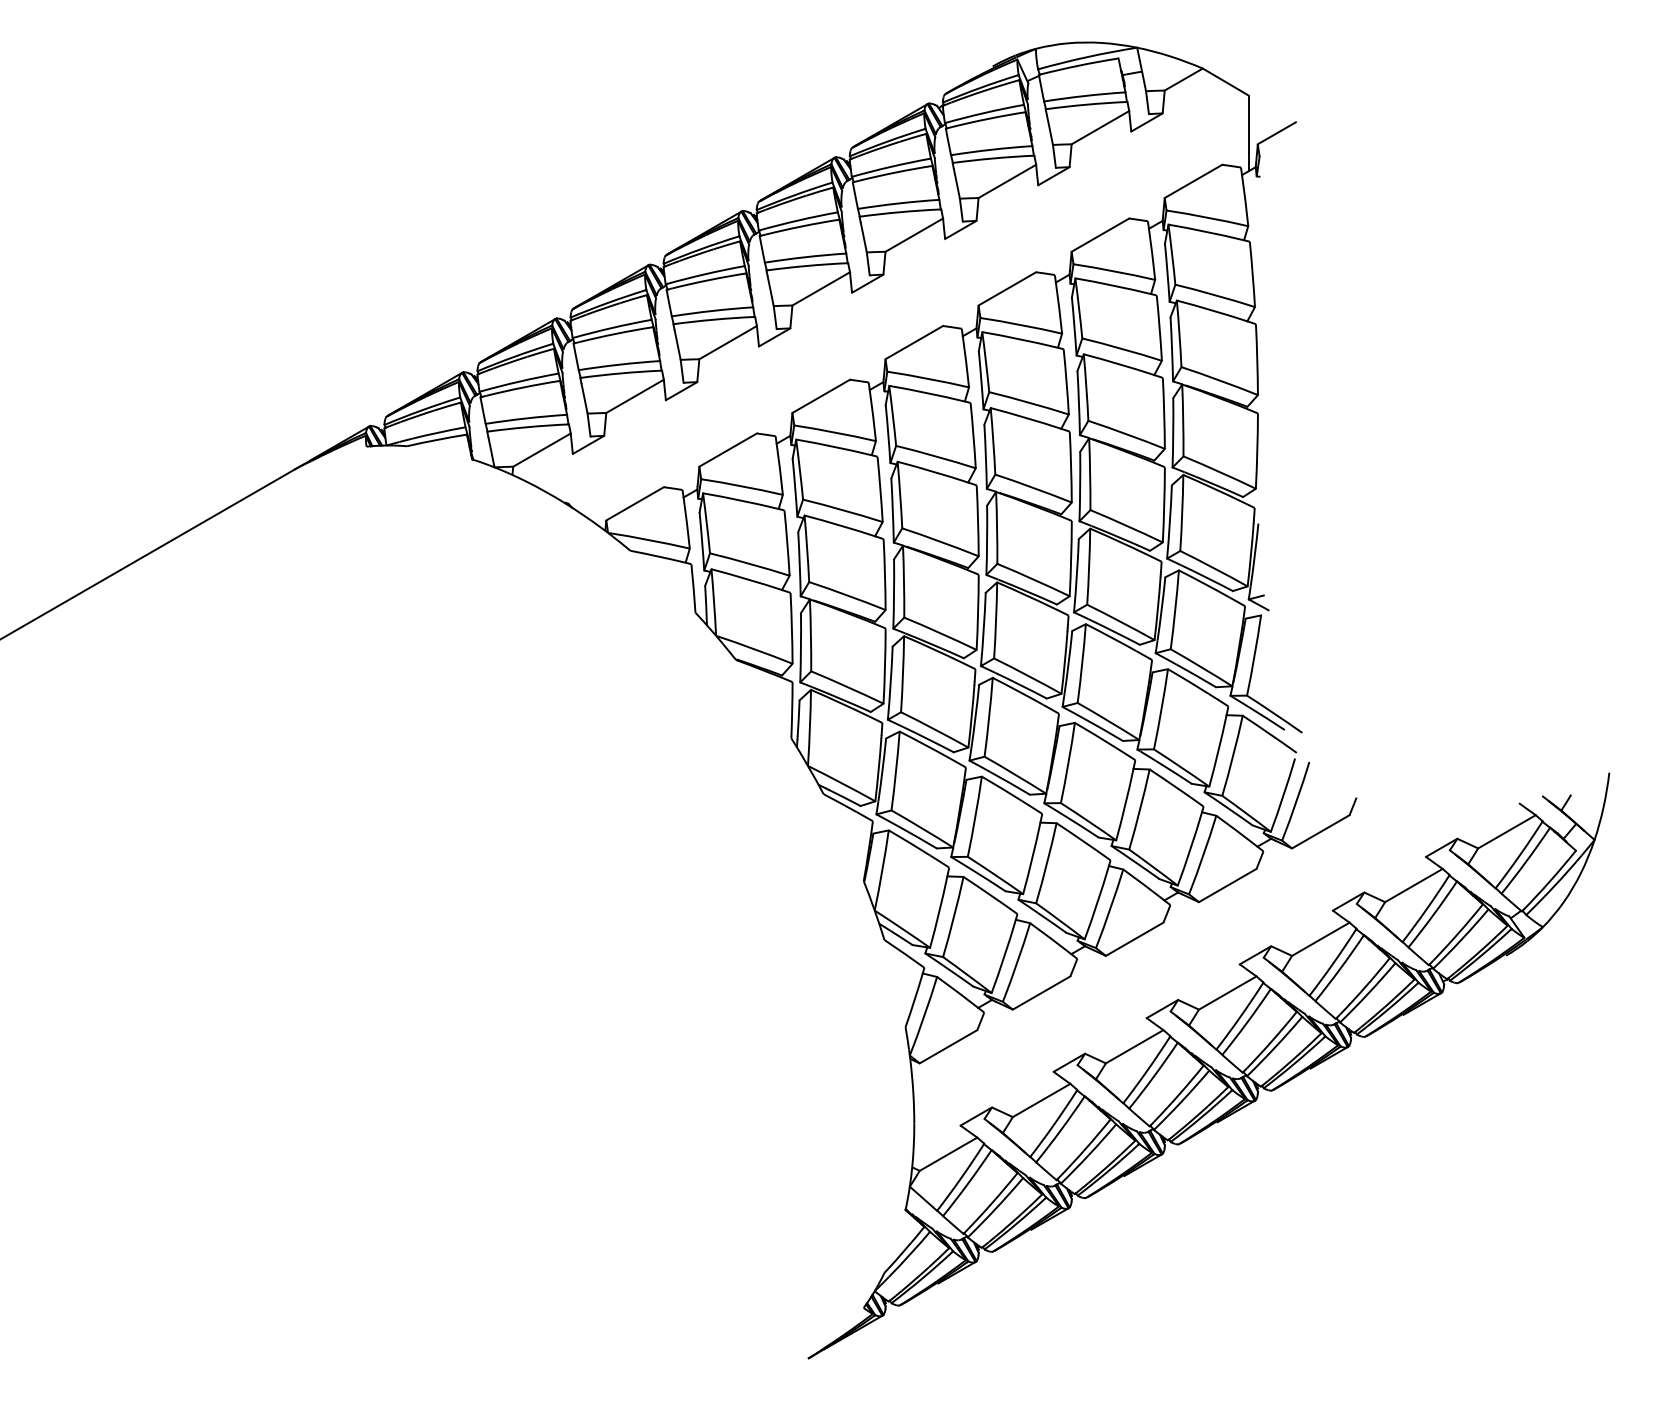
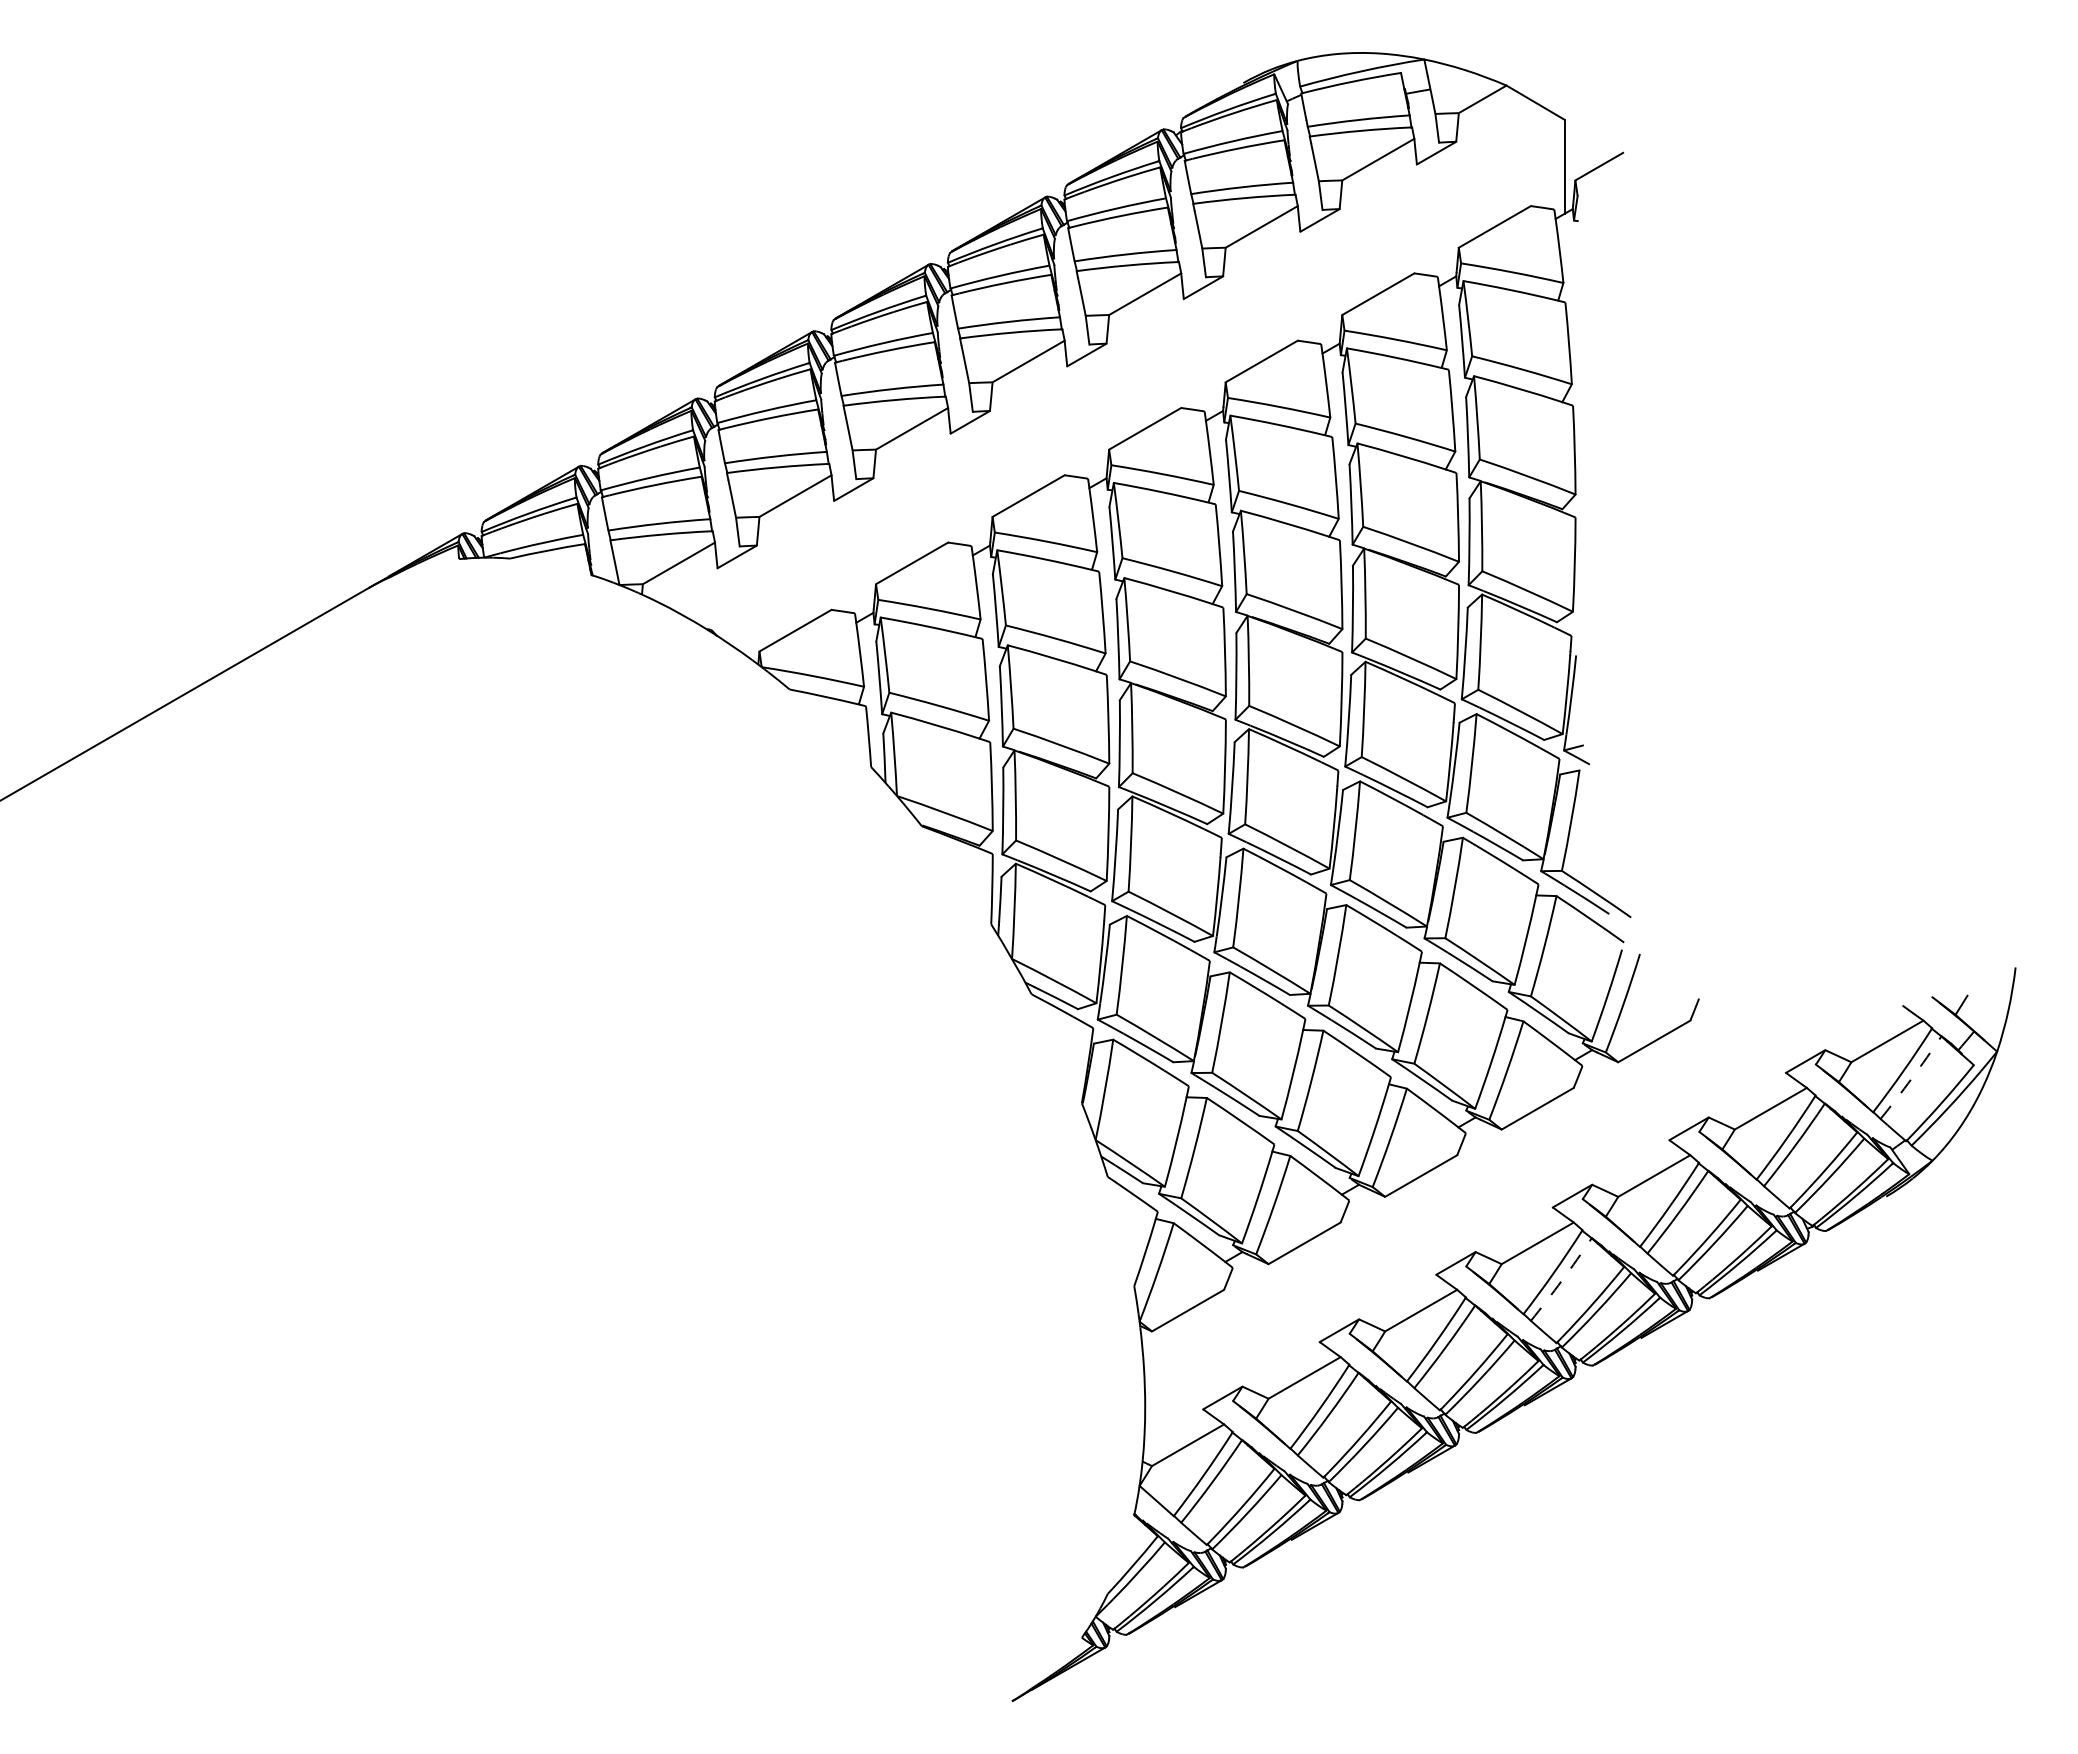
arc: (1526, 861) -> (1911, 1078), solid -> dashed
arc: (1247, 1022) -> (1562, 1280), solid -> dashed

